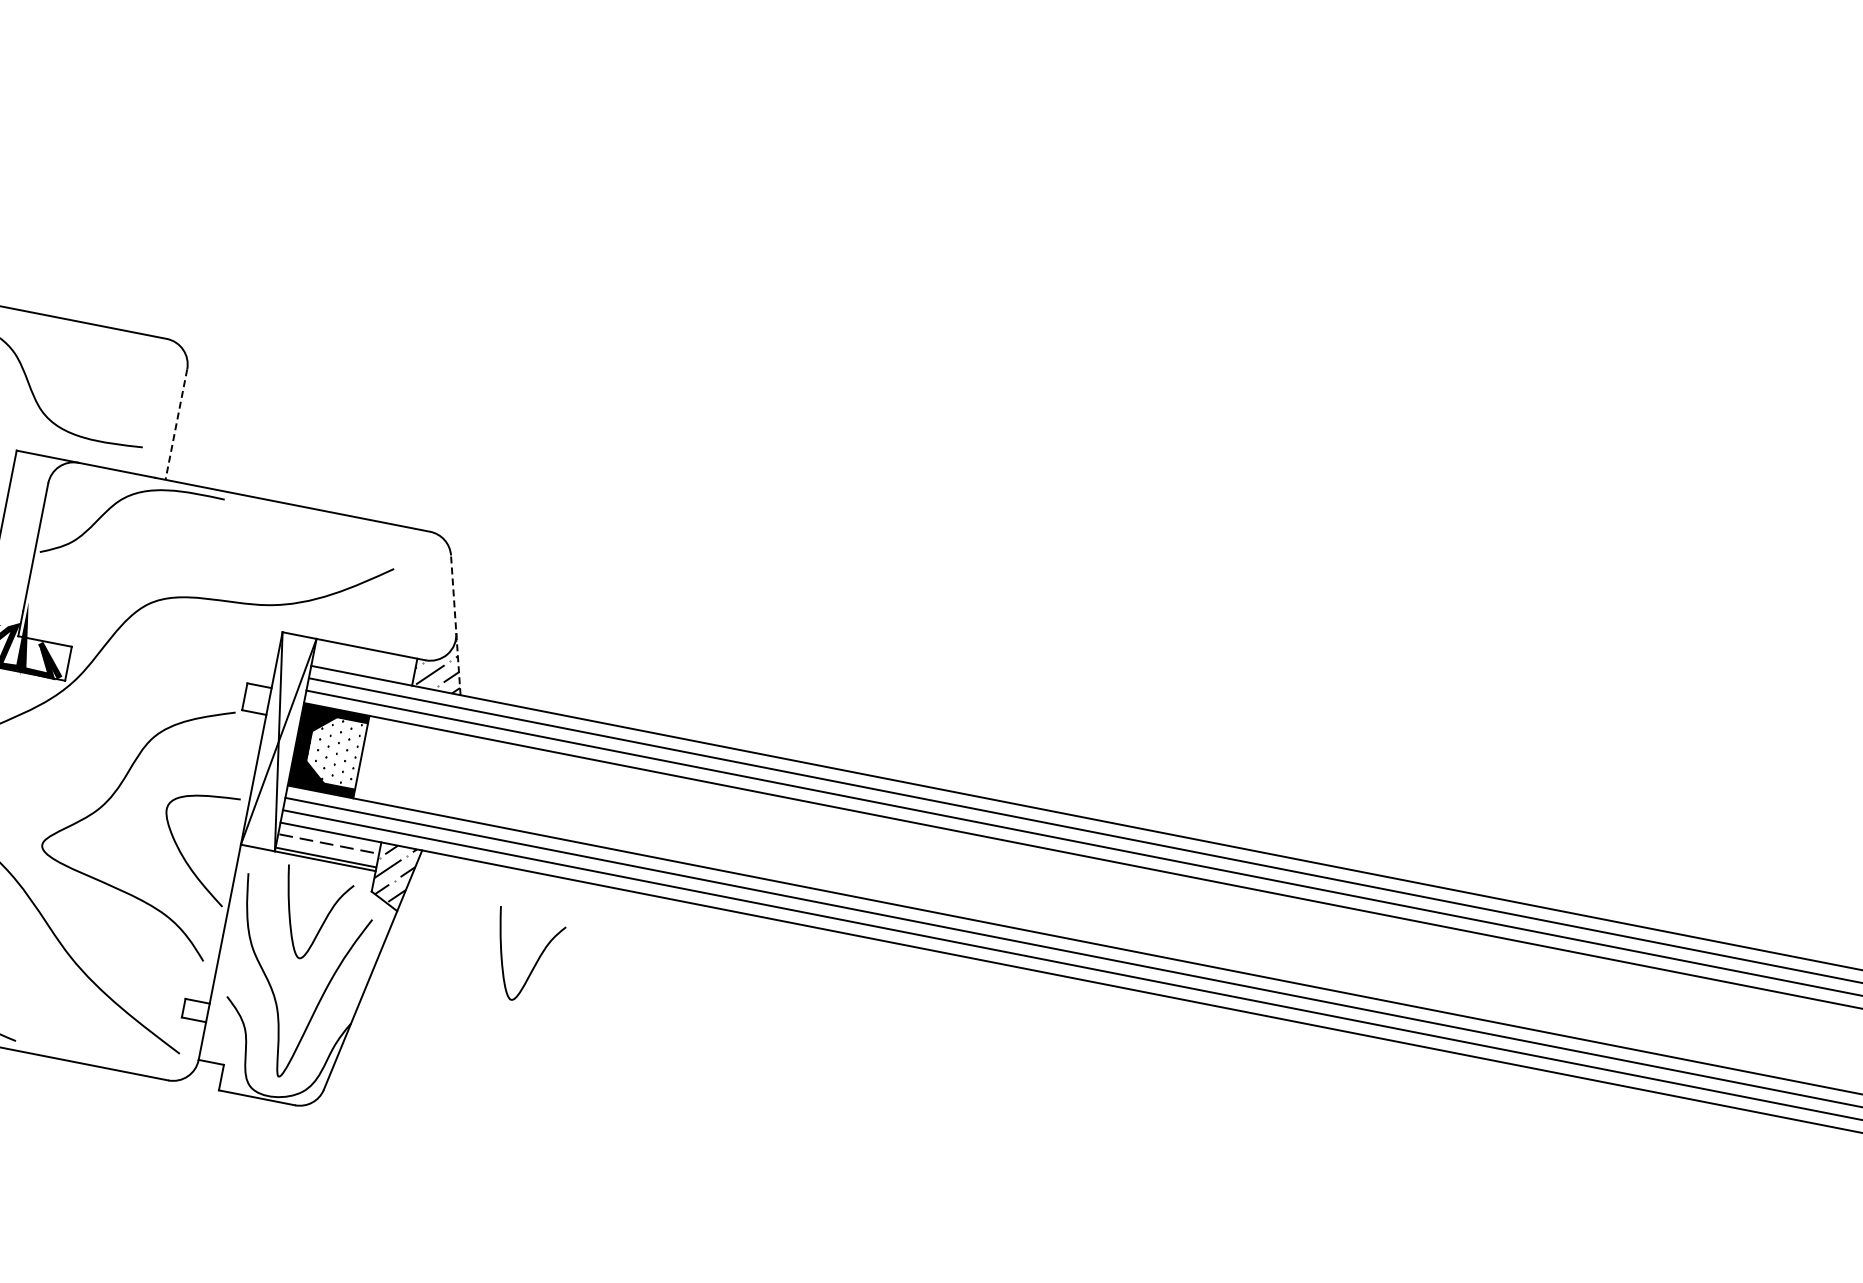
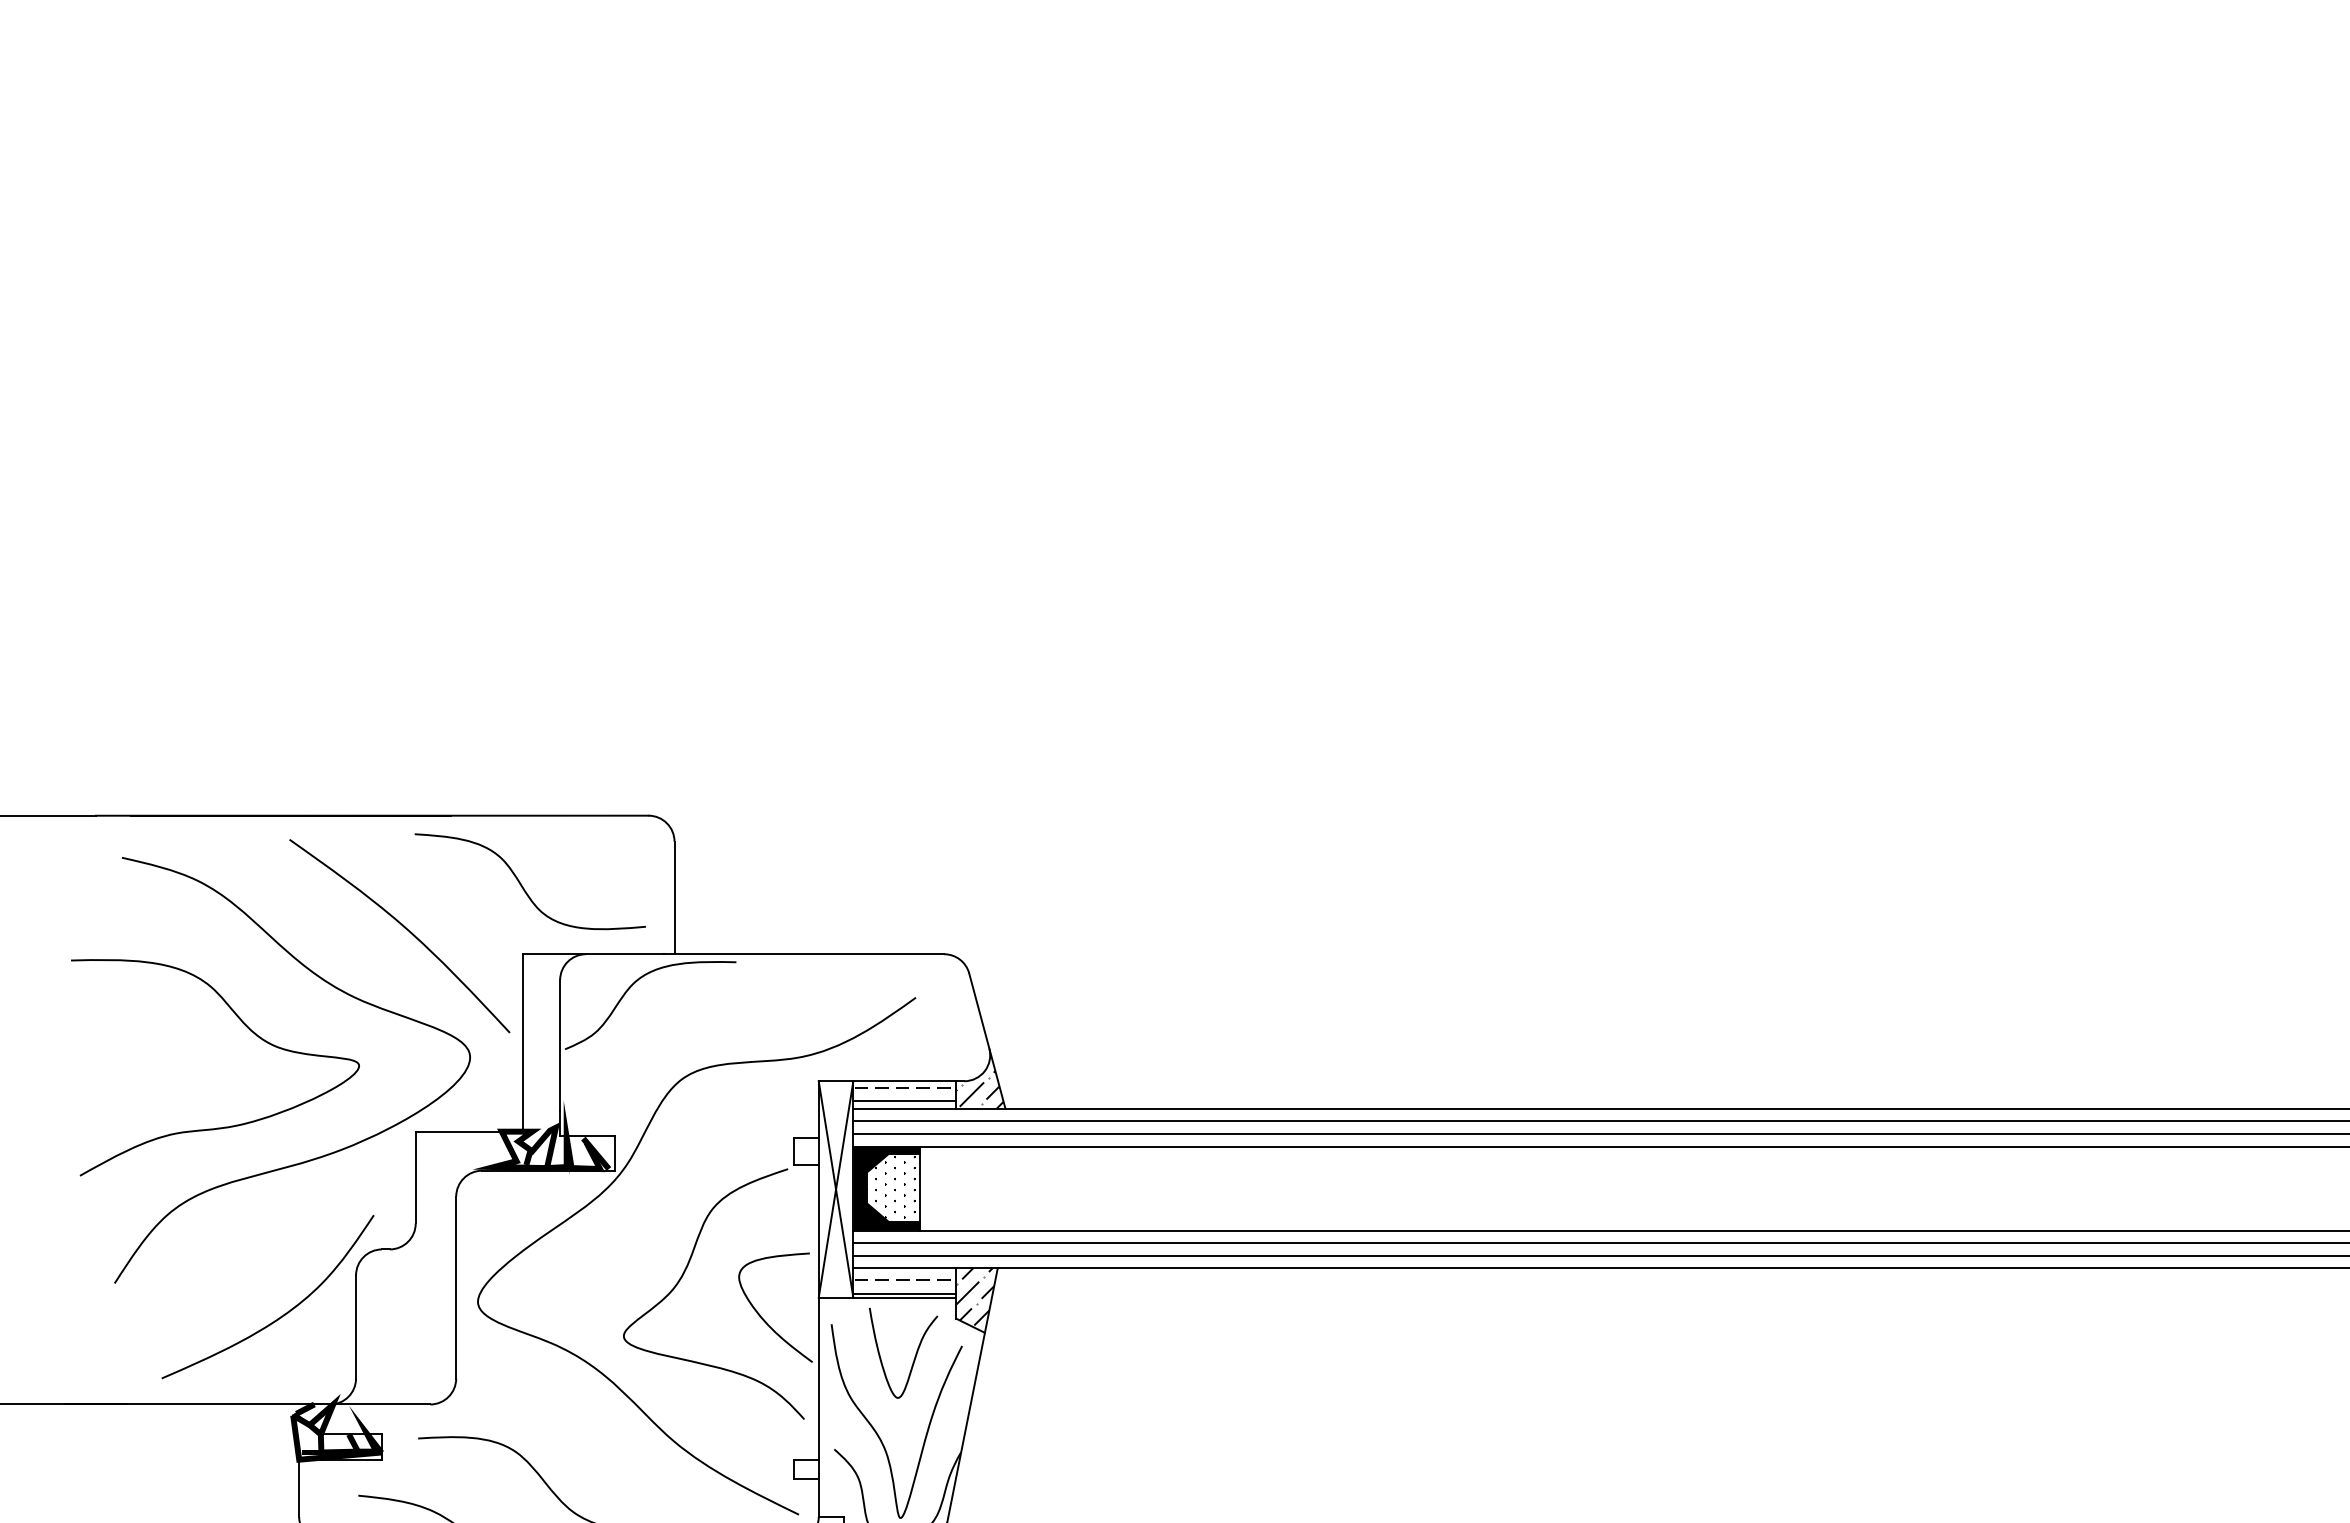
line: (176, 425) -> (674, 898), dashed -> solid
line: (456, 624) -> (987, 1040), dashed -> solid
hatch: (364, 661) -> (904, 1094), added
curve: (535, 962) -> (1130, 1356), removed

